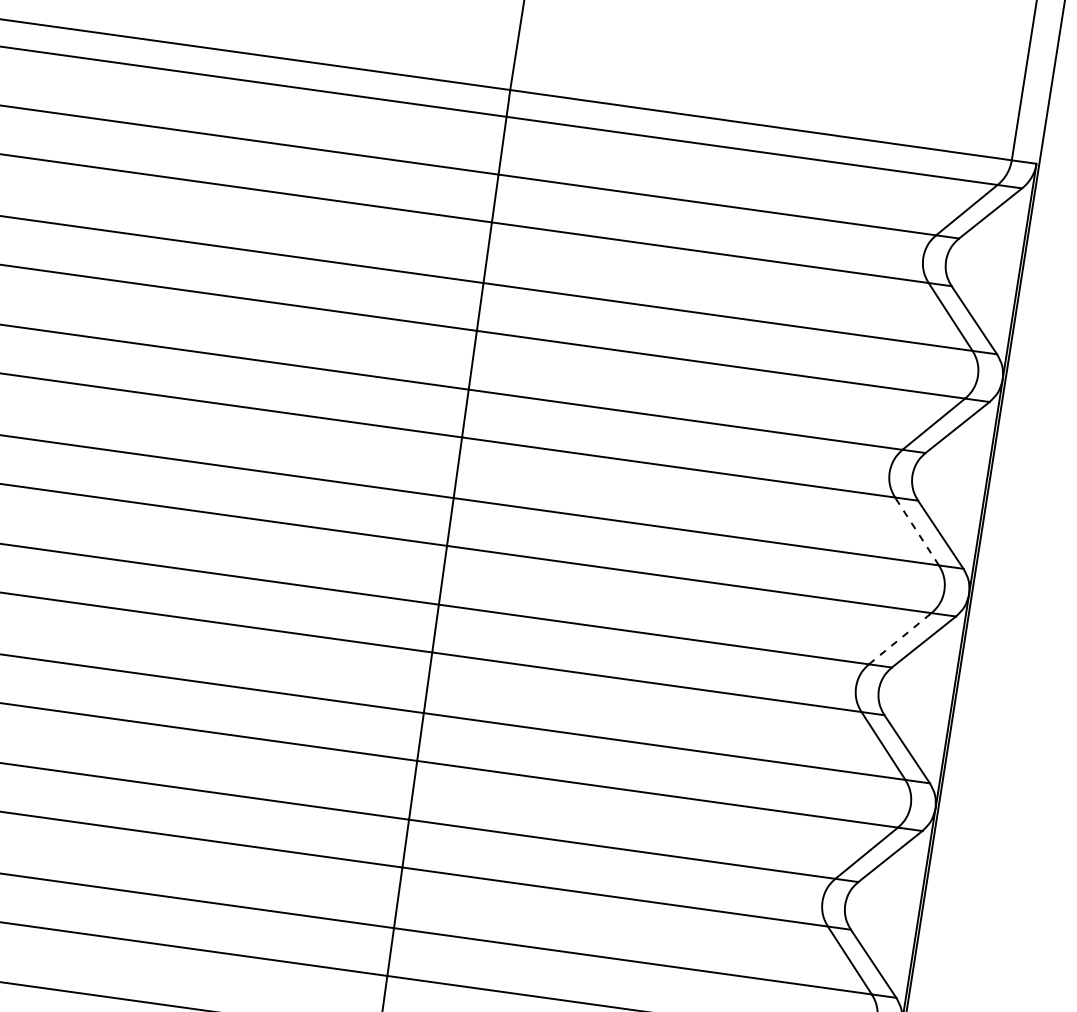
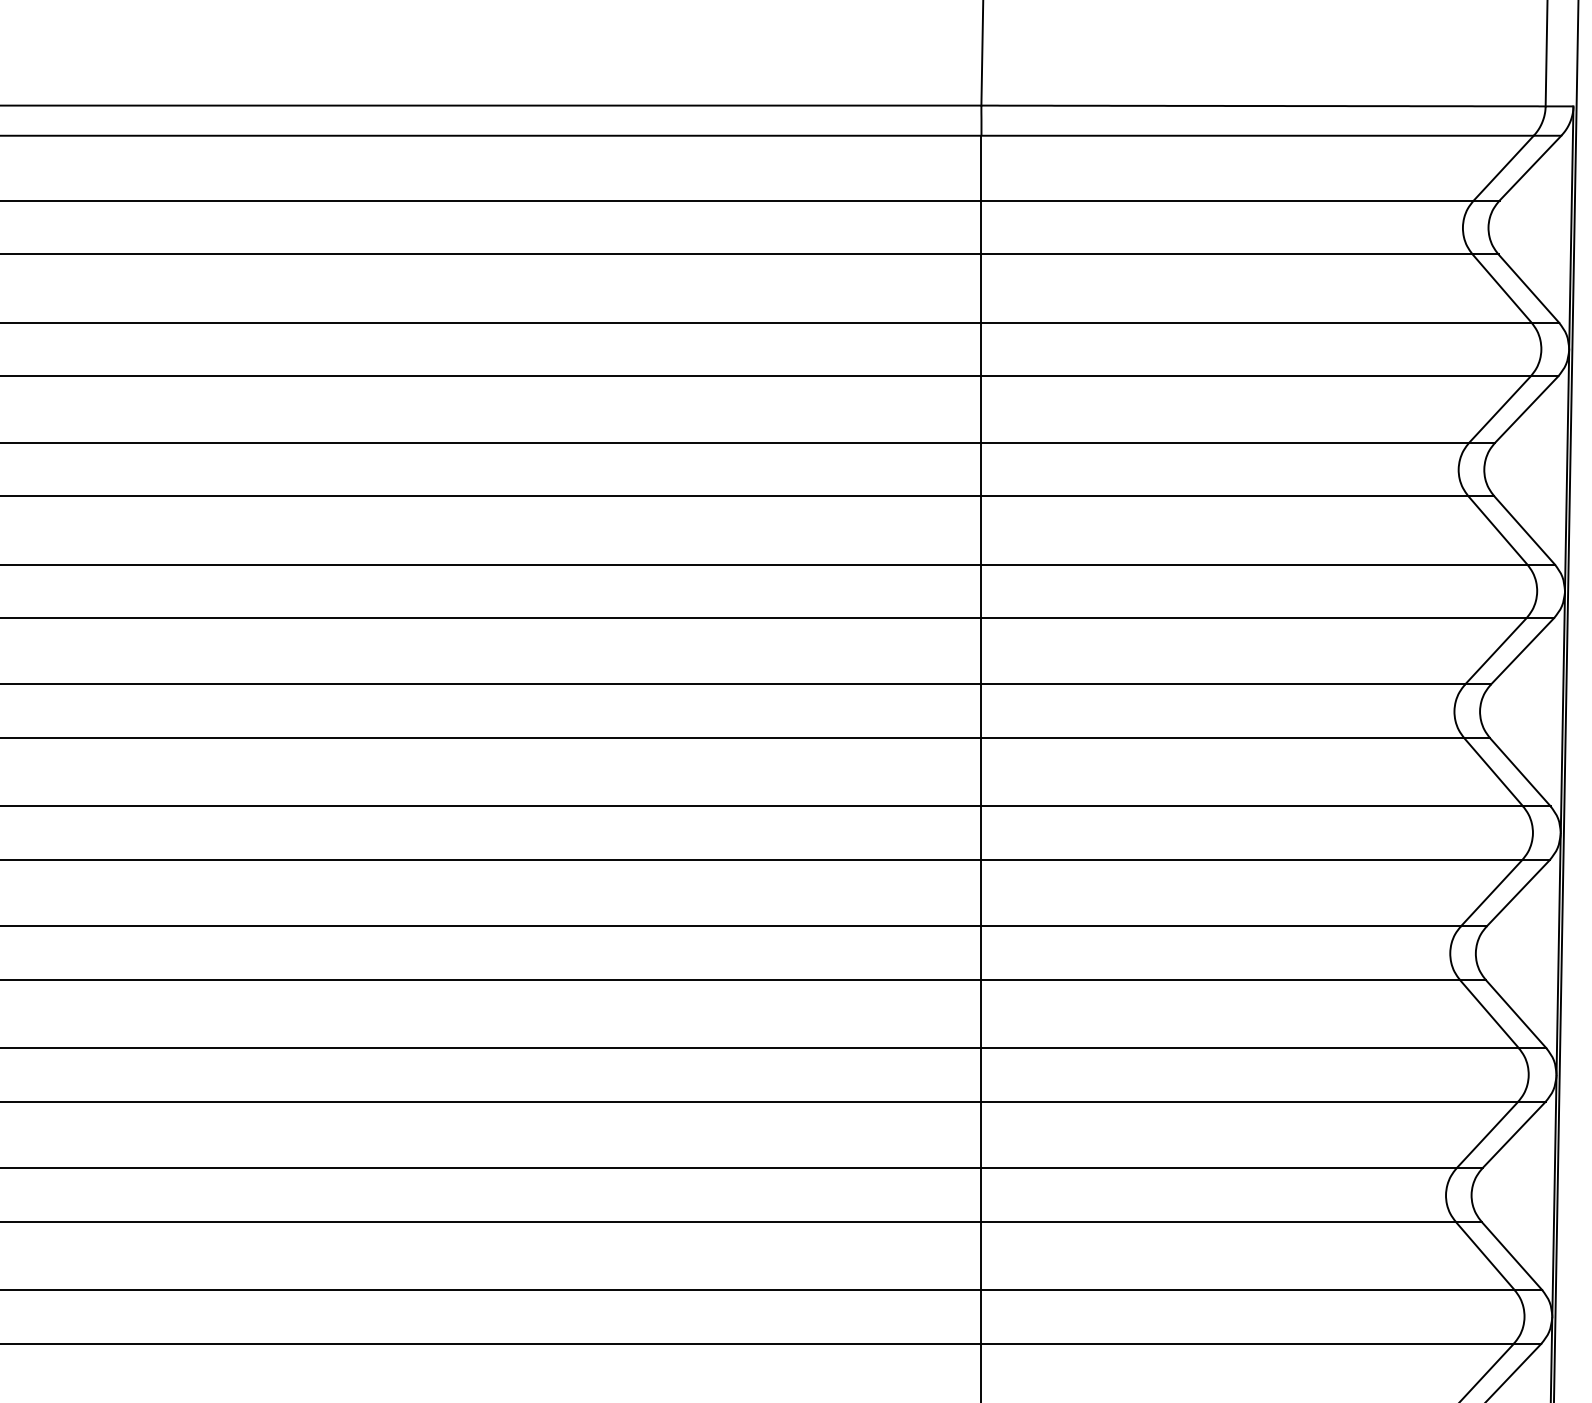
line: (916, 531) -> (1497, 530), dashed -> solid
line: (900, 638) -> (1496, 651), dashed -> solid

